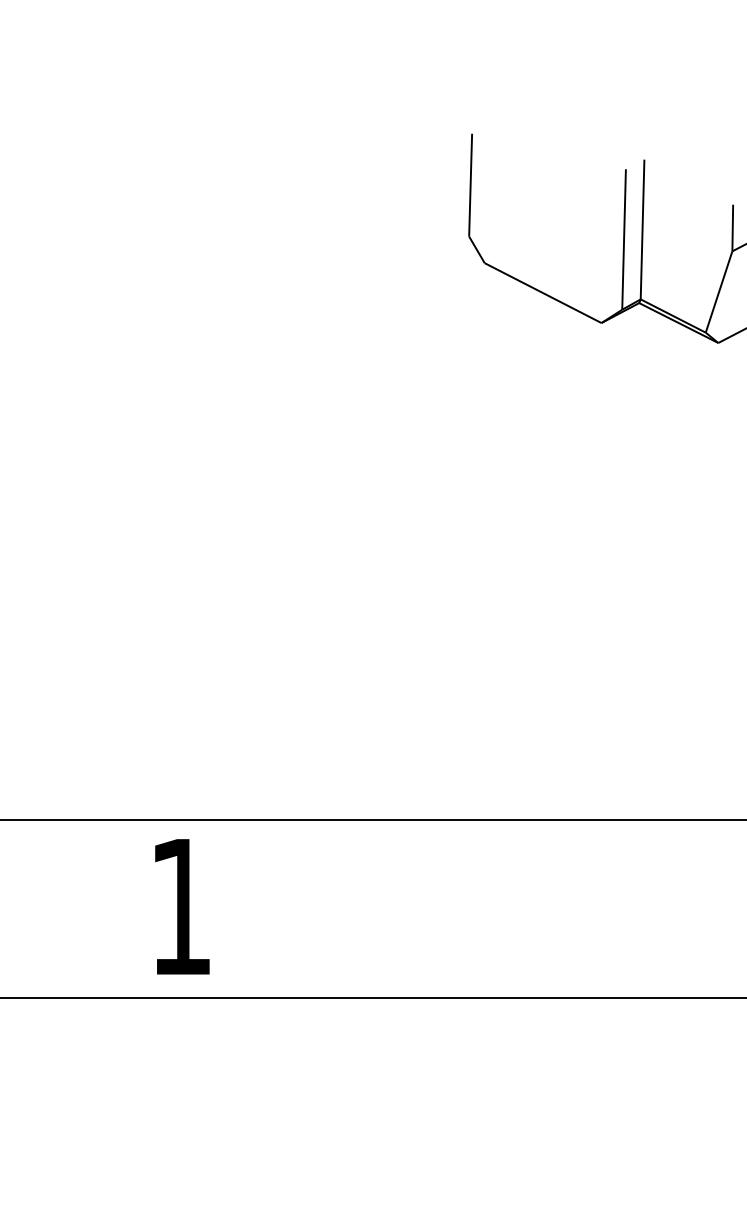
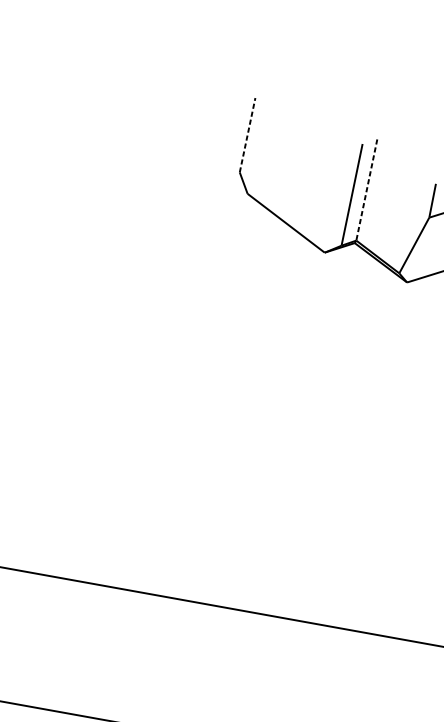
line: (470, 184) -> (247, 134), solid -> dashed
line: (642, 229) -> (366, 190), solid -> dashed

